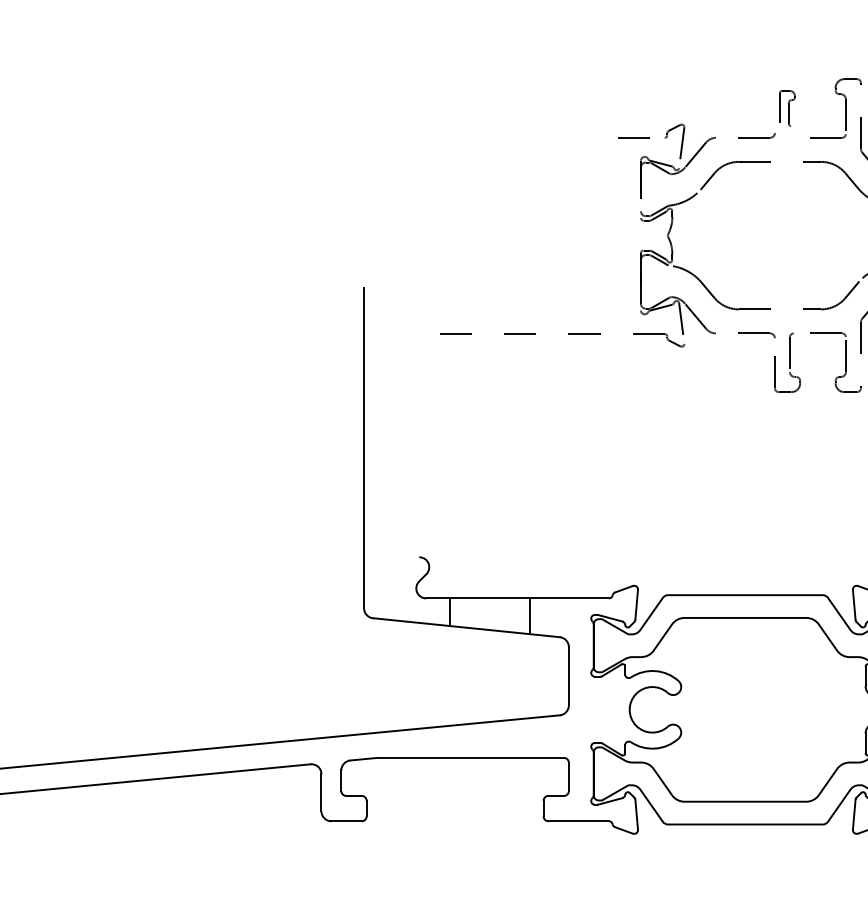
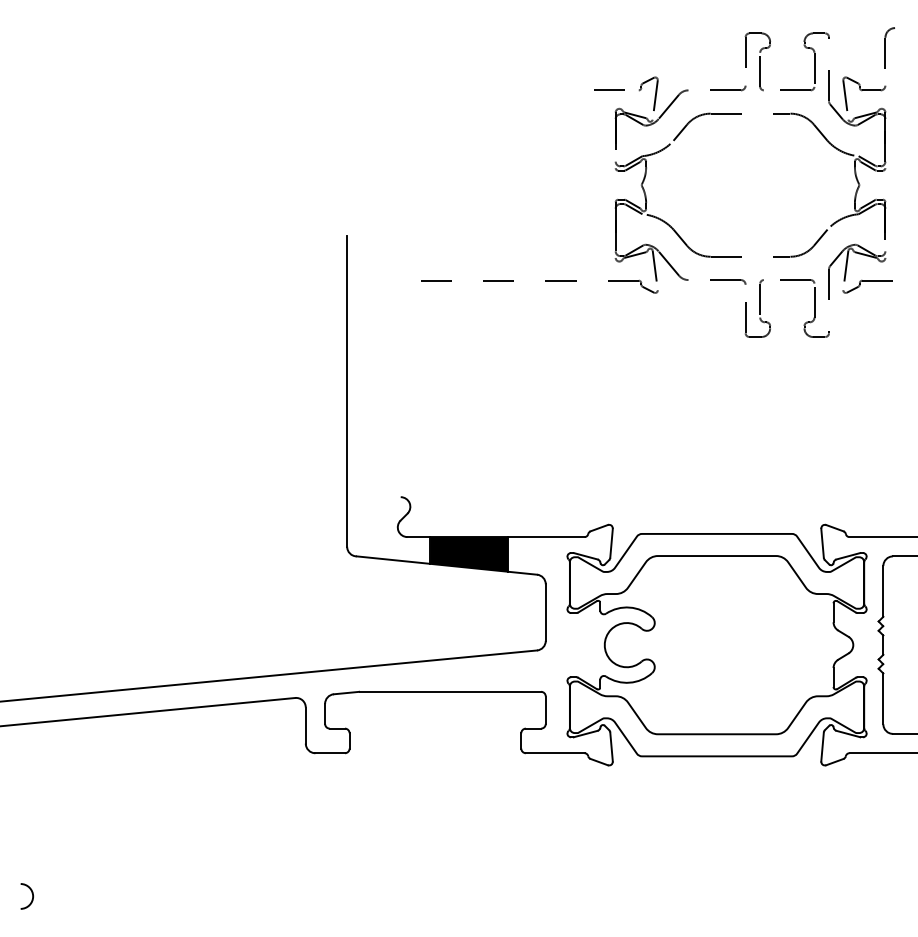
part: (787, 108) -> (757, 61), size x1.67
fill: (490, 616) -> (469, 554), added

